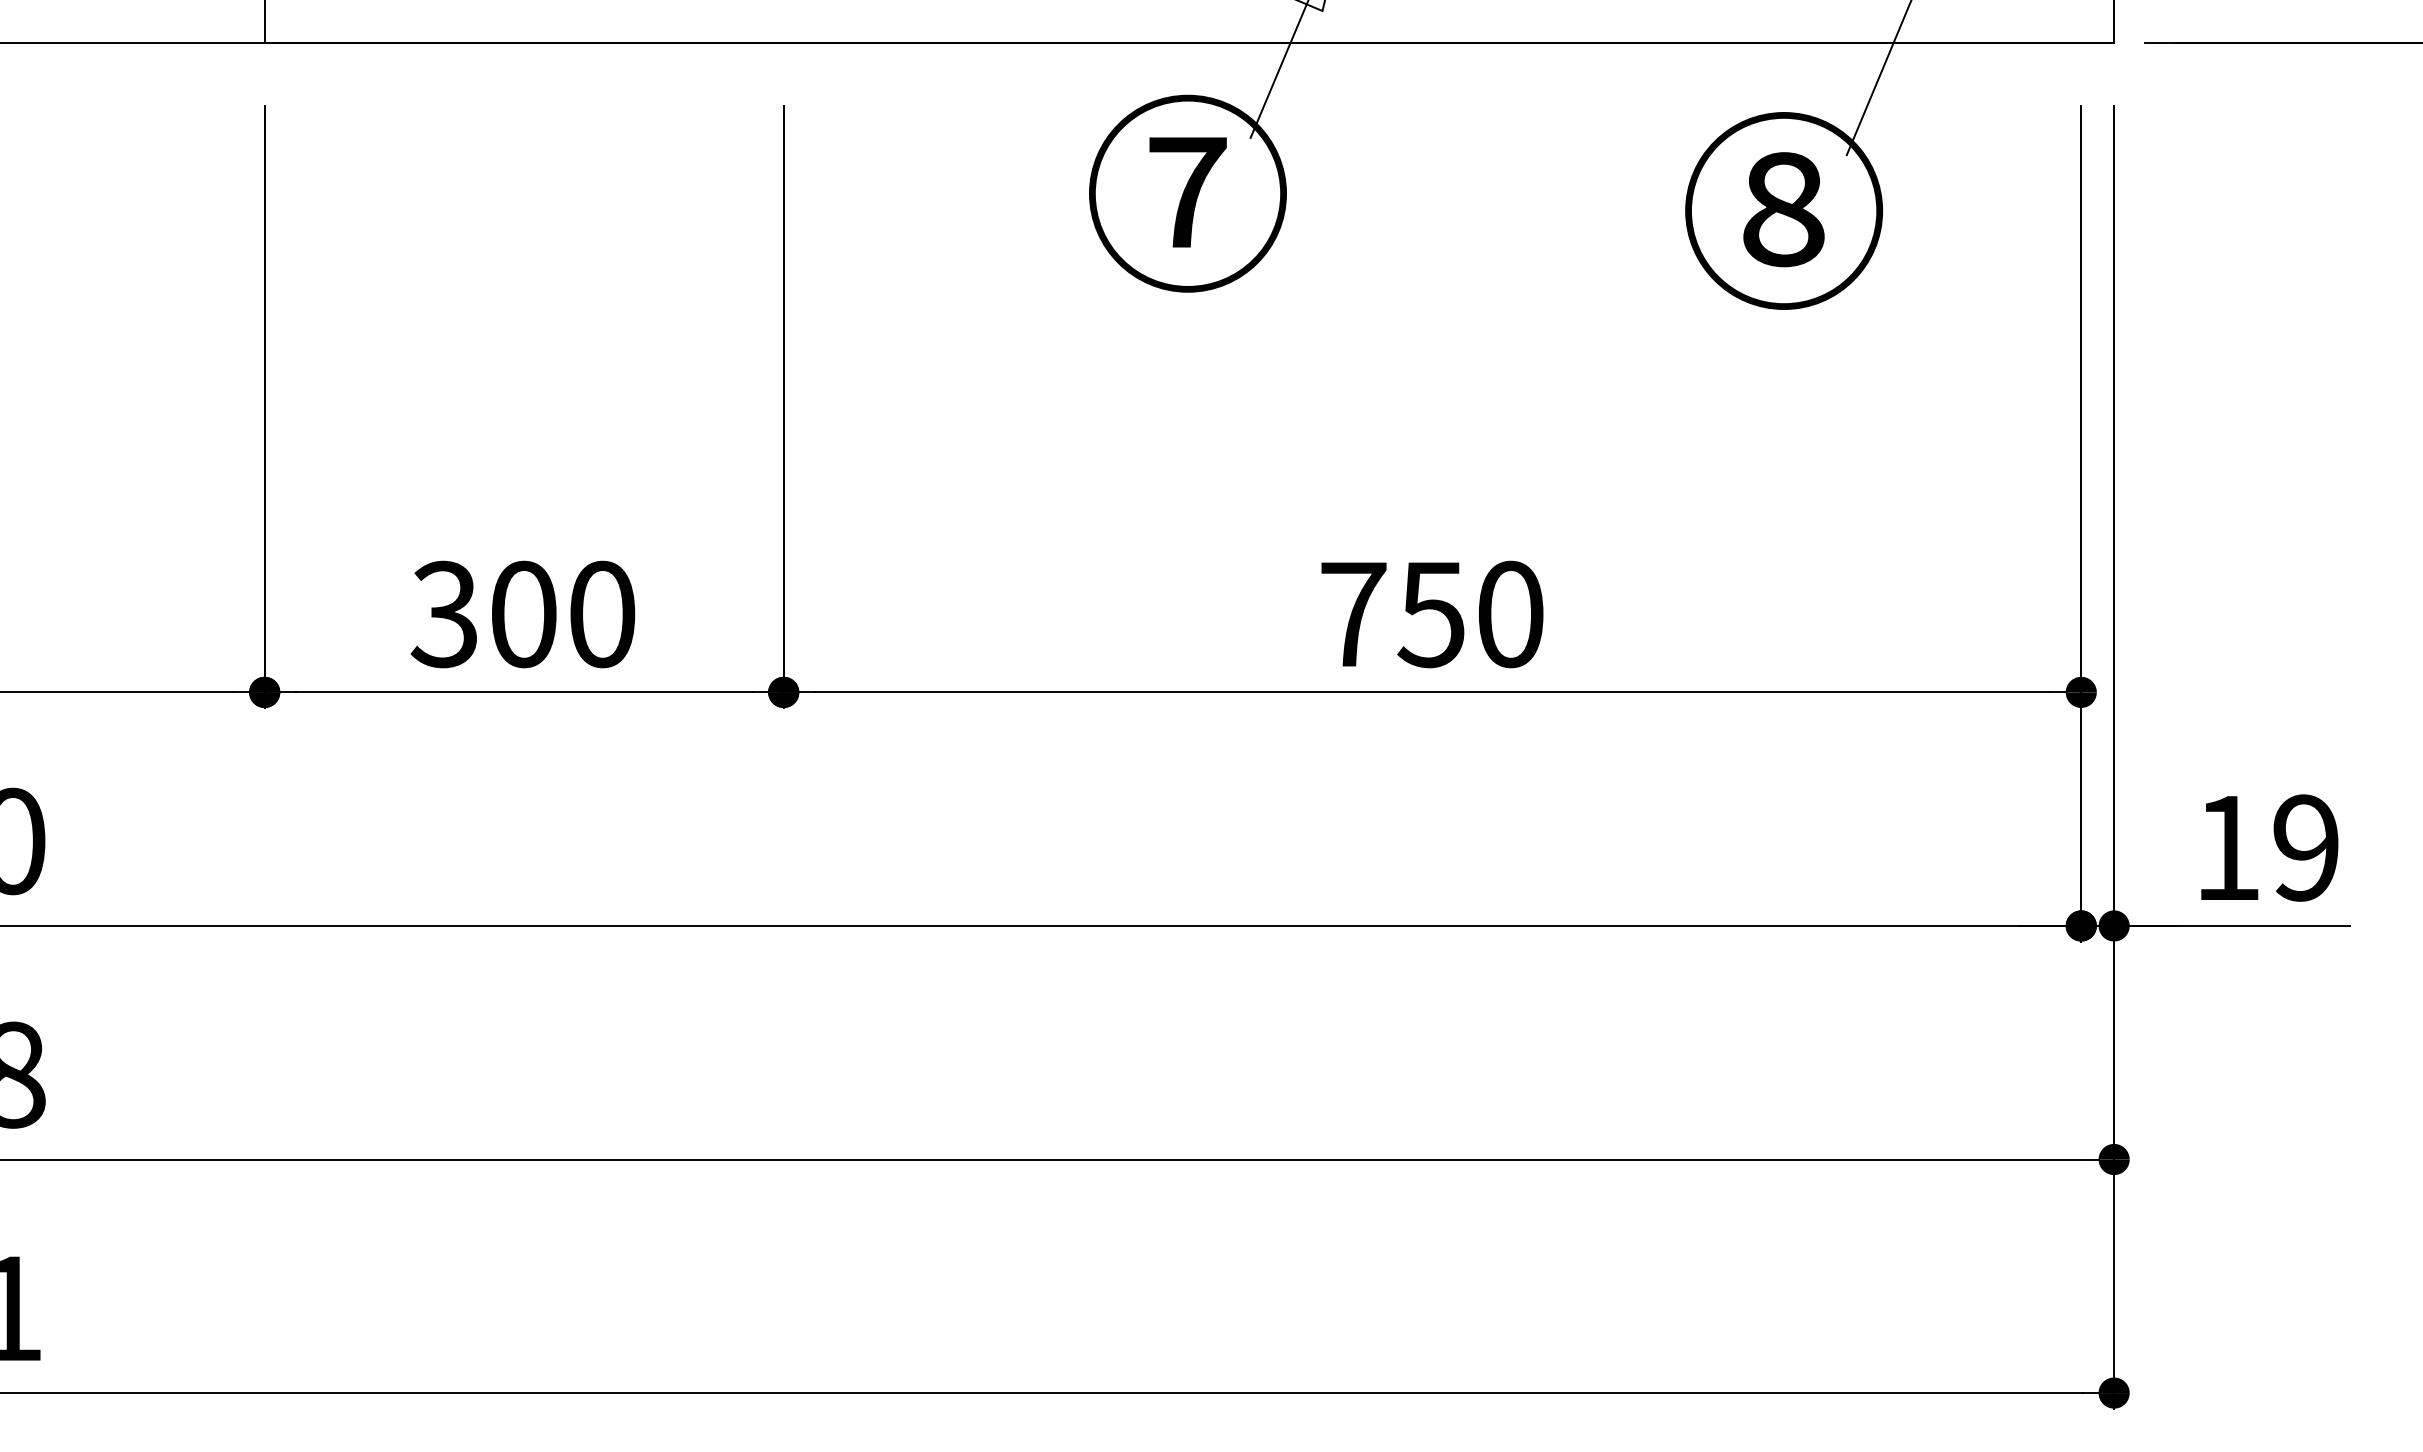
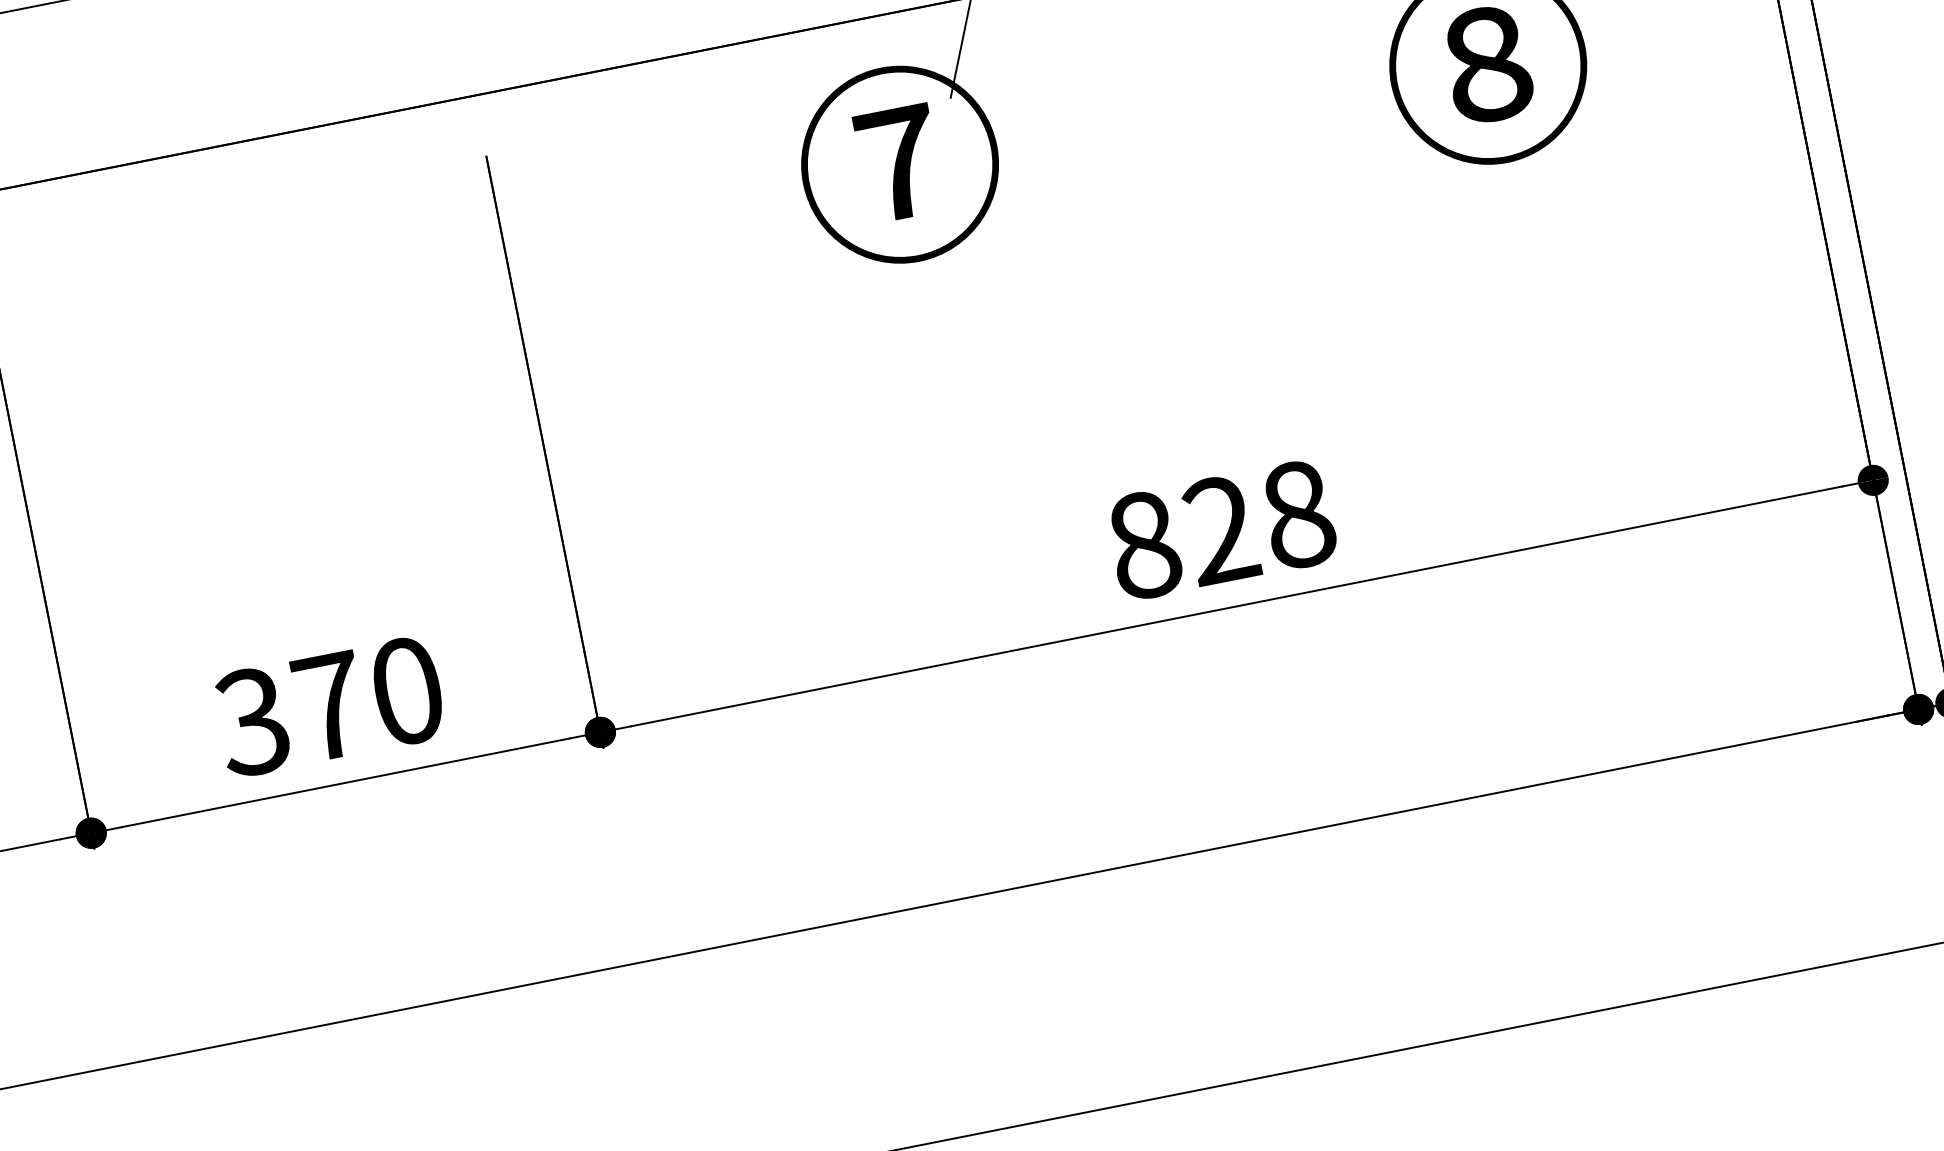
text: (523, 614) -> (330, 706), 300 -> 370
text: (1432, 614) -> (1221, 529), 750 -> 828

